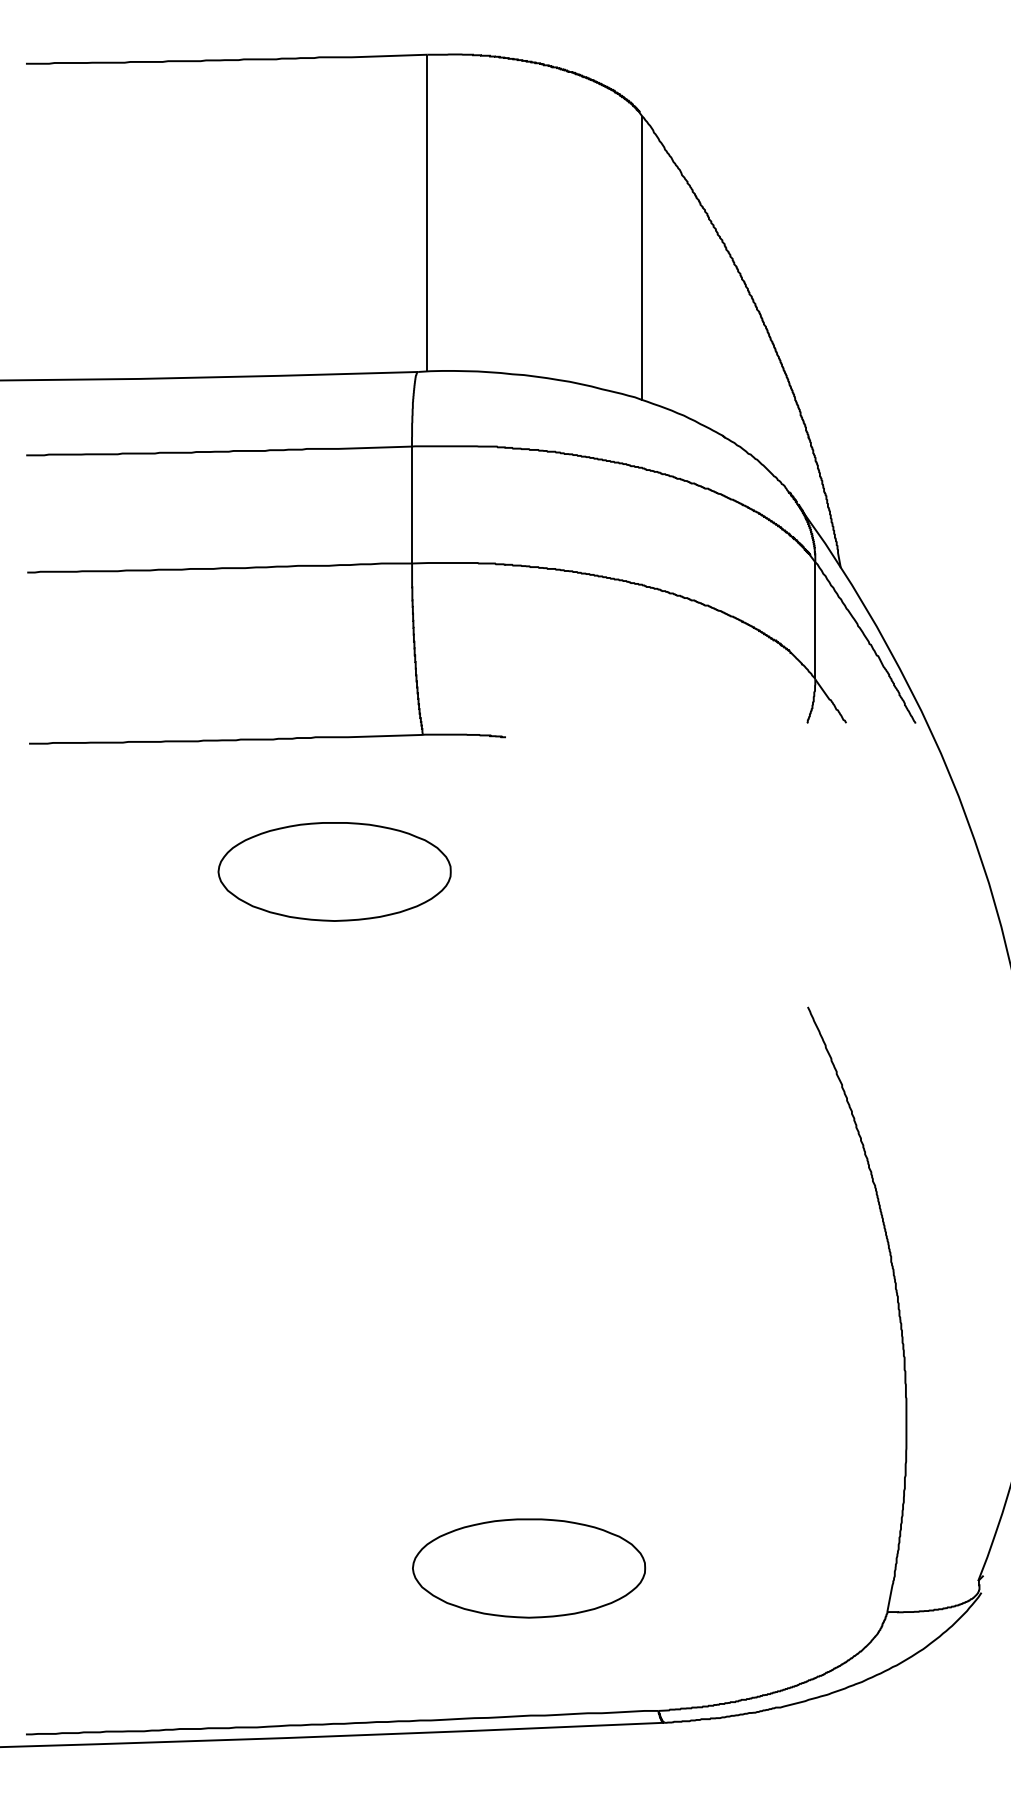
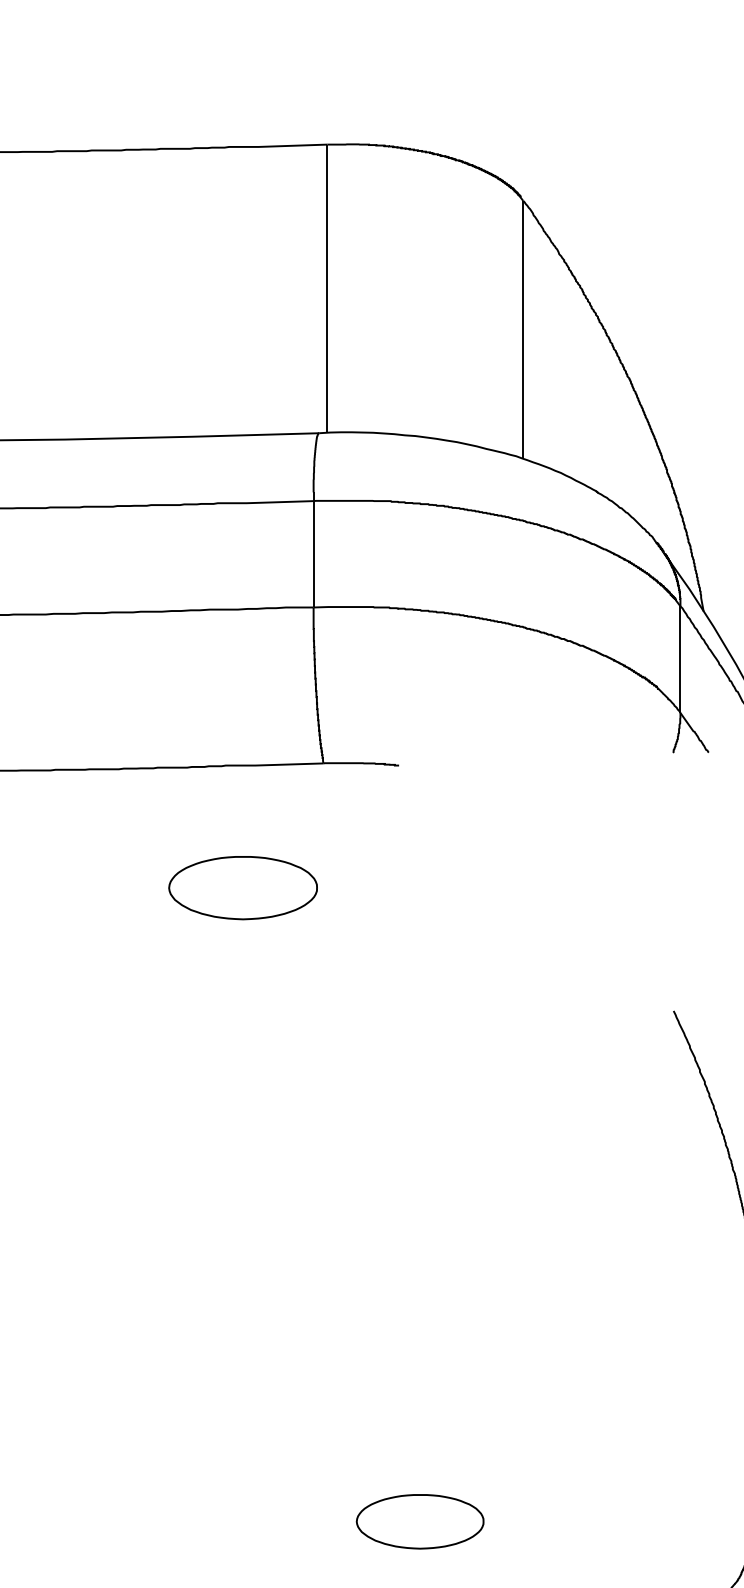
part: (334, 871) -> (243, 887), size x0.7
part: (529, 1568) -> (420, 1521), size x0.6

